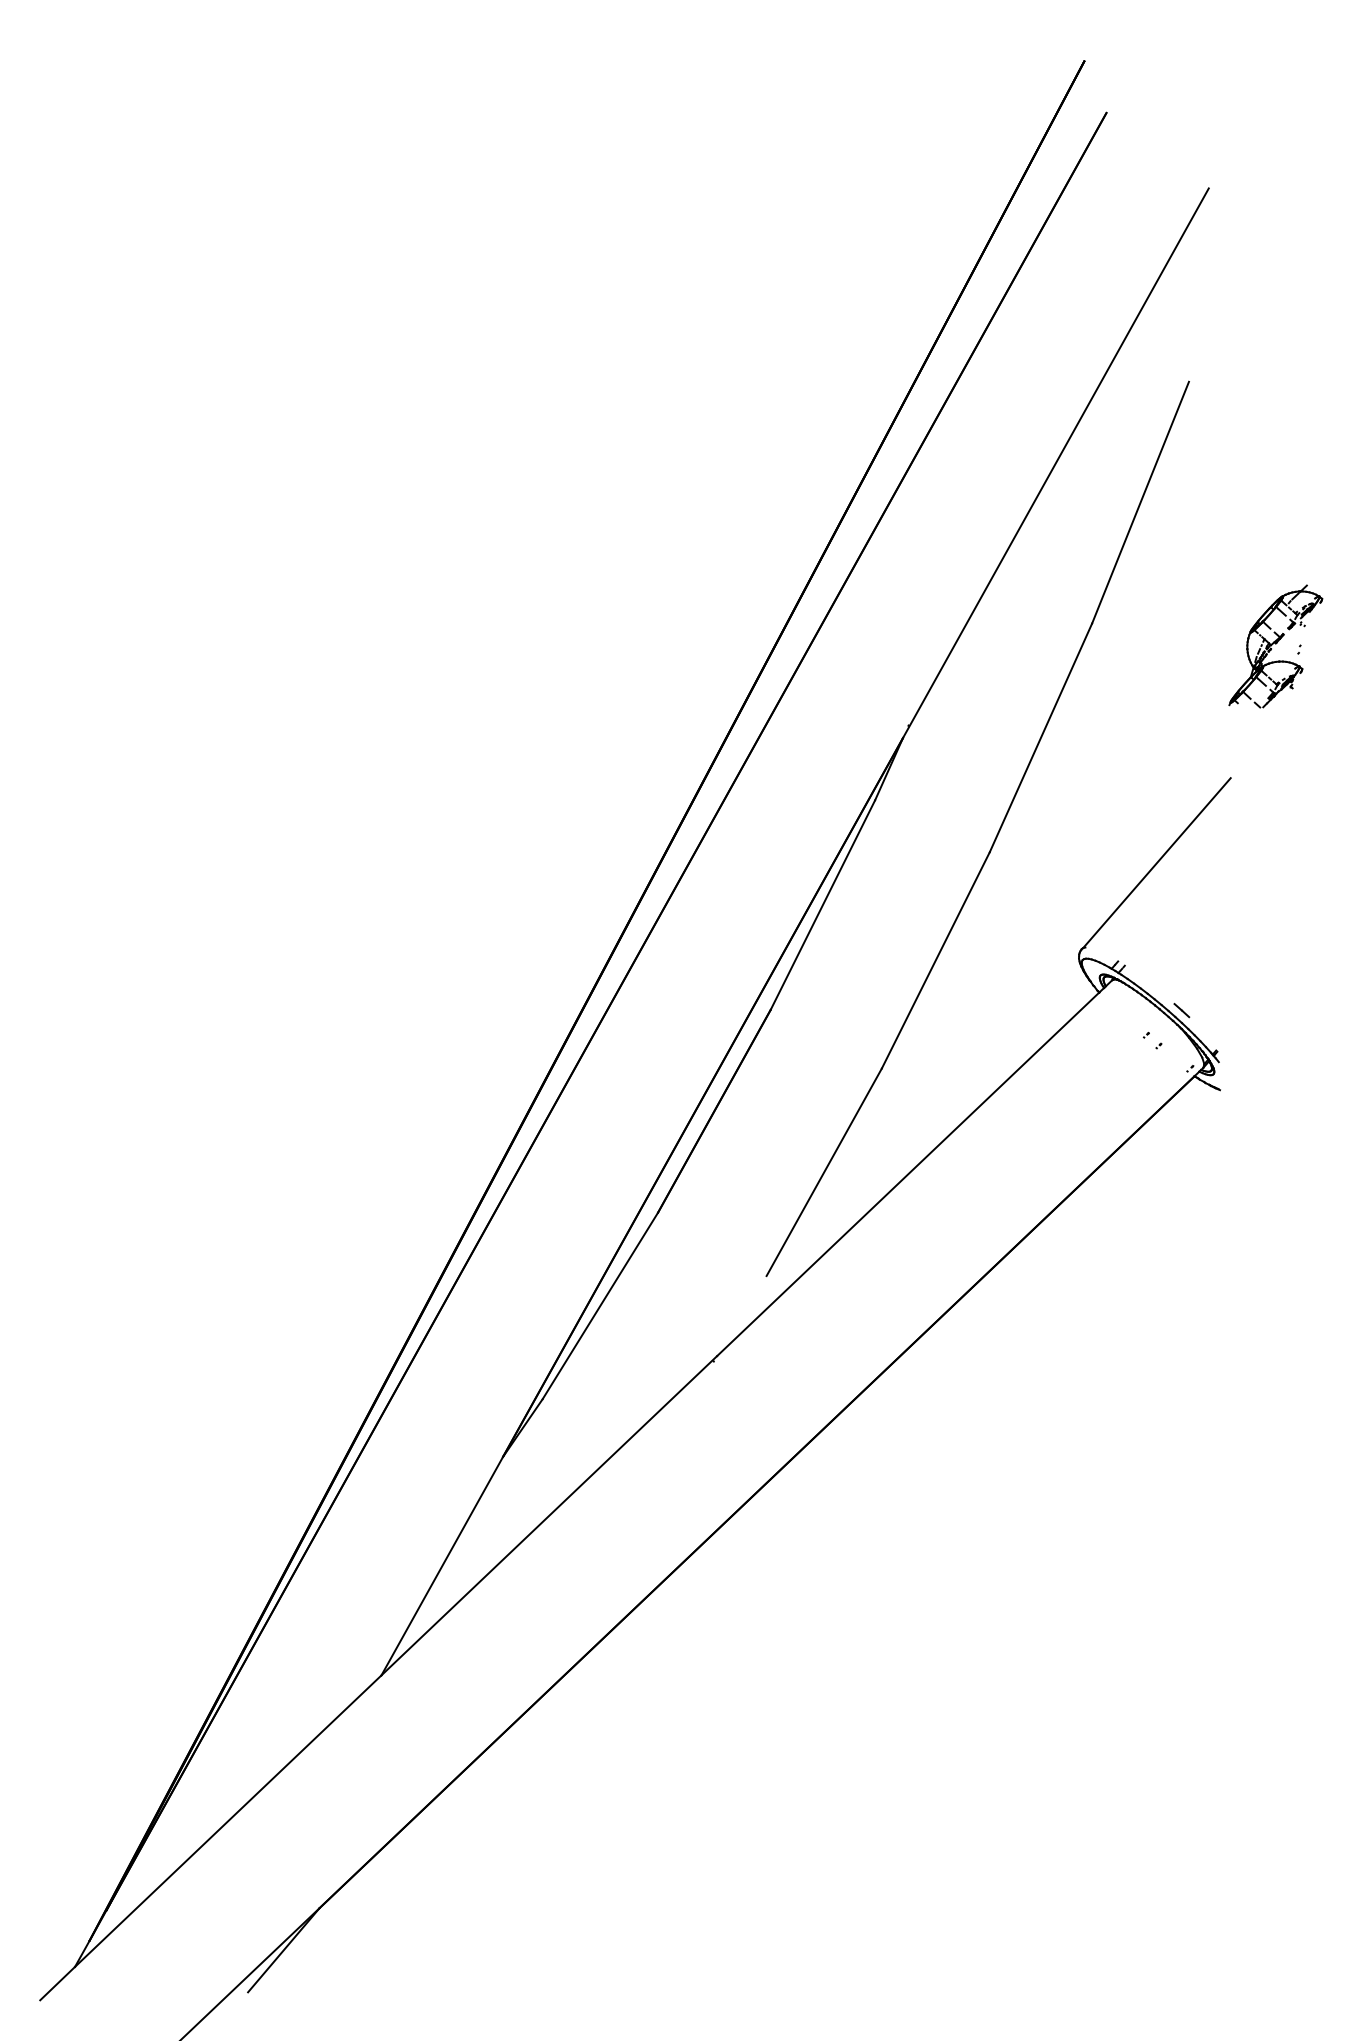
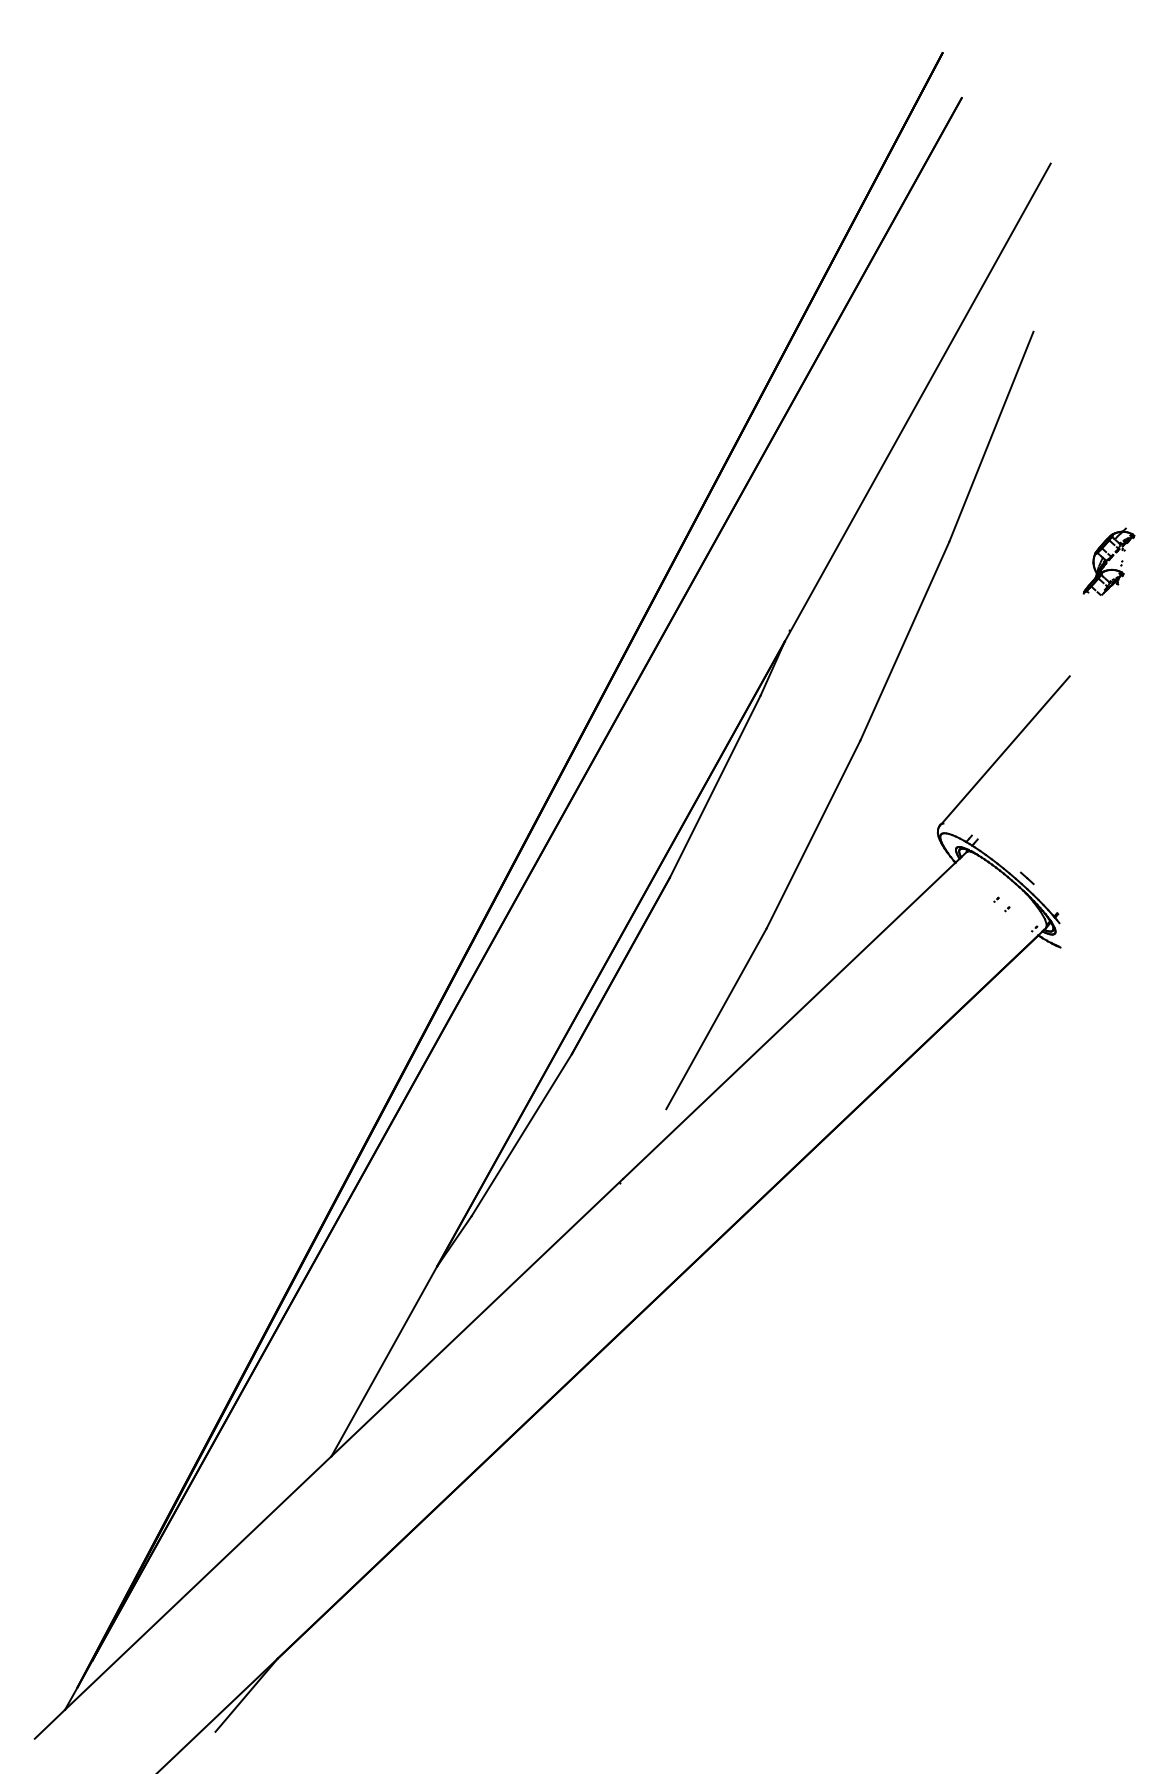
part: (1275, 646) -> (1108, 561), size x0.62

